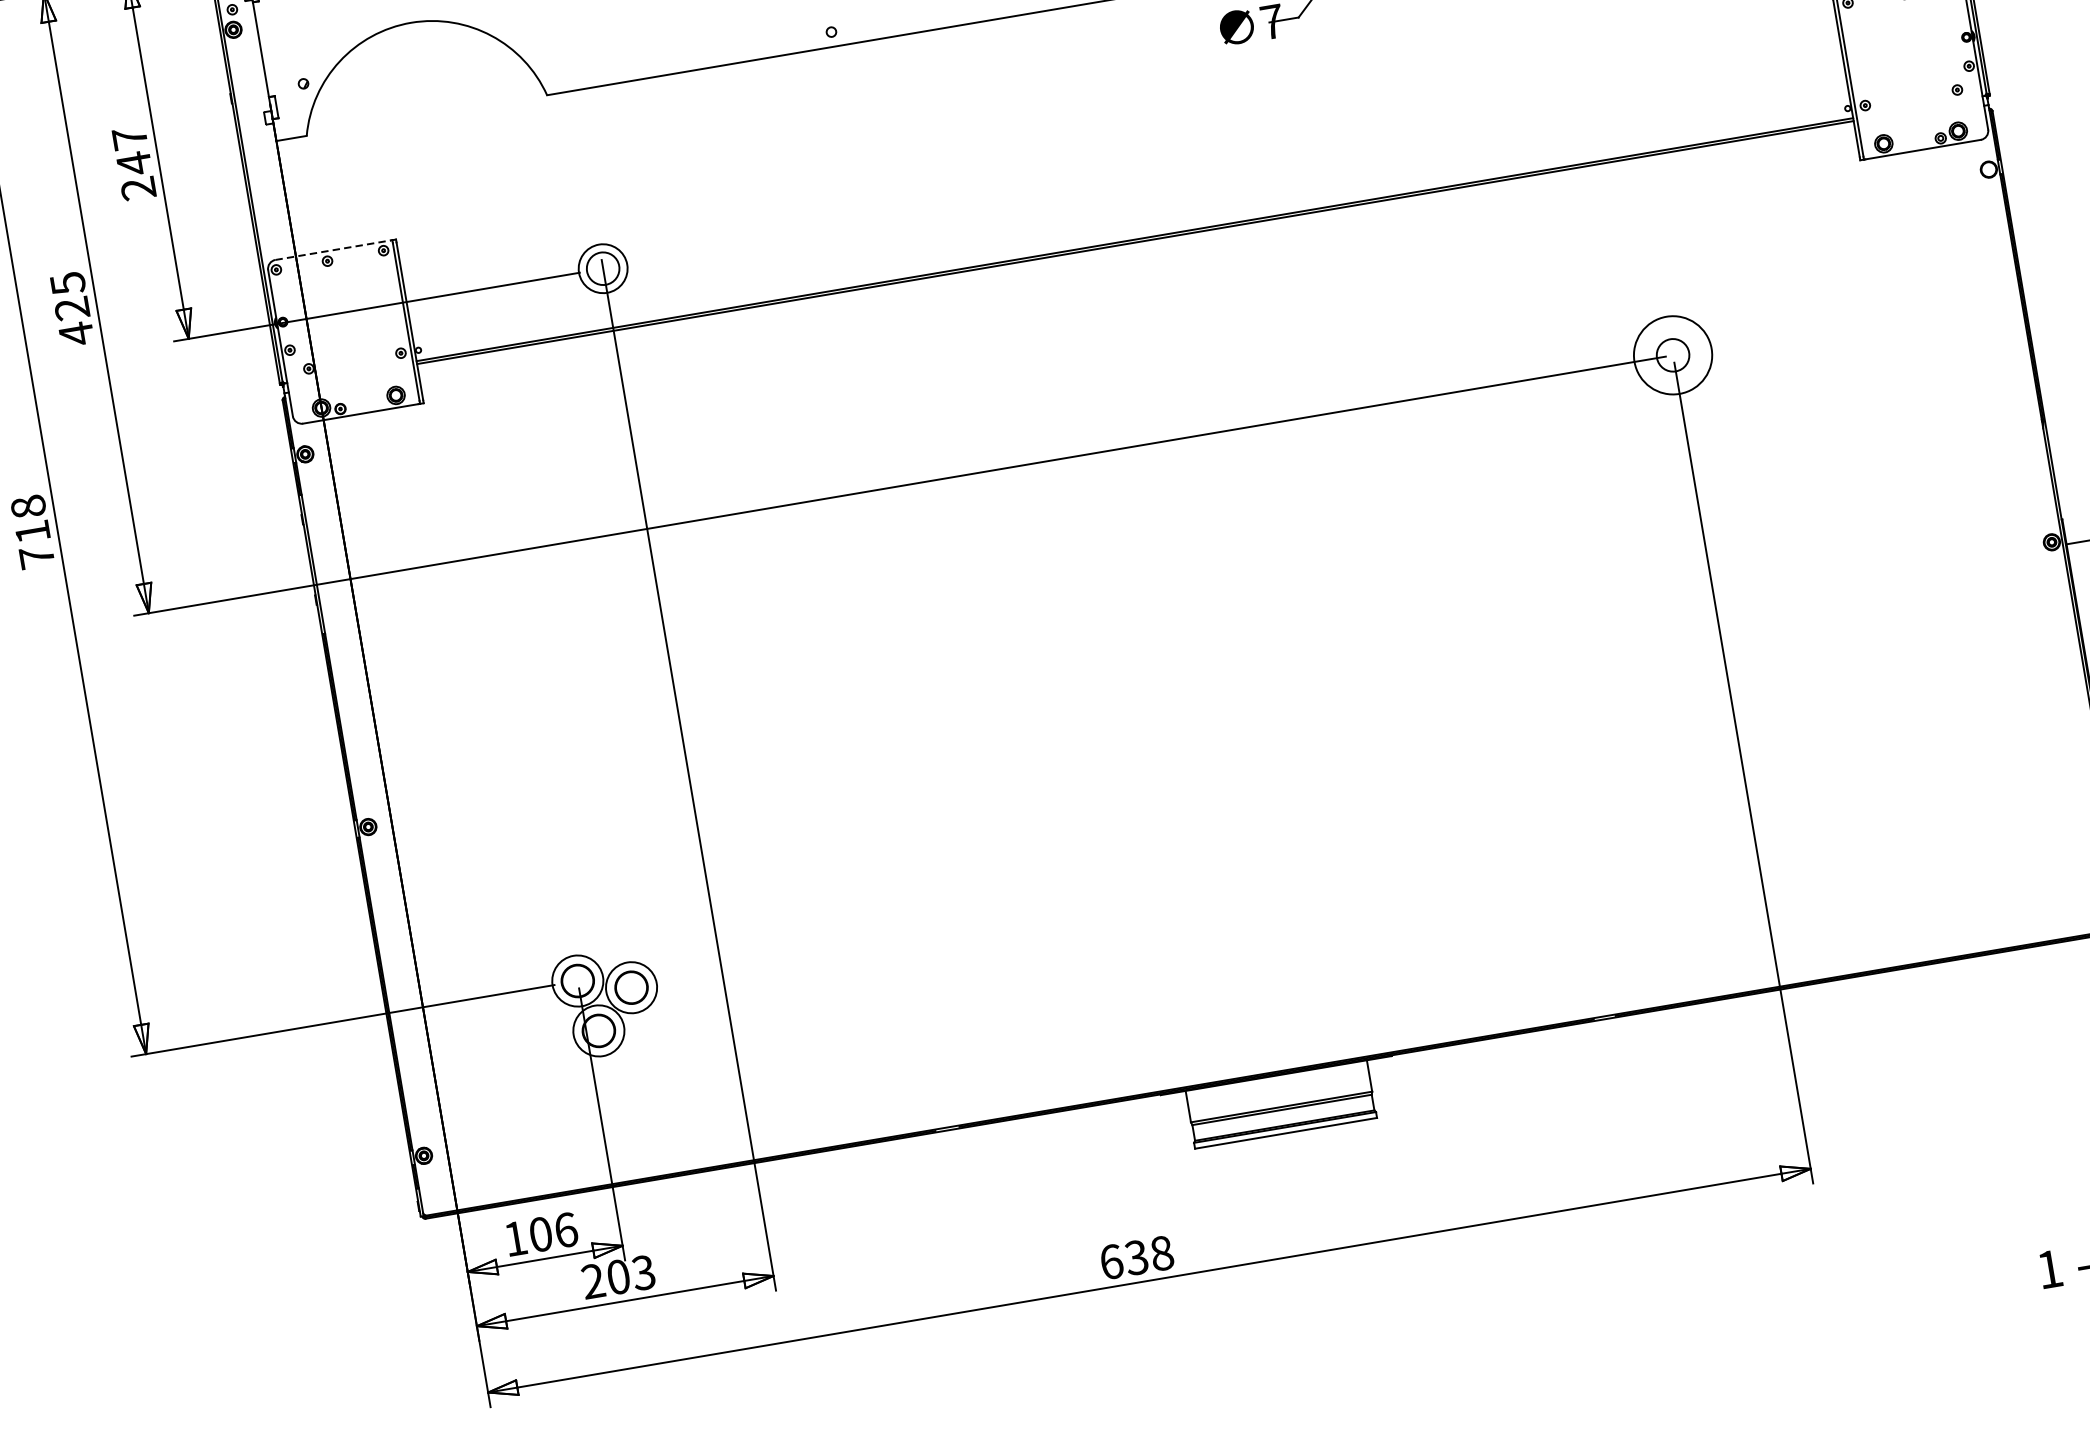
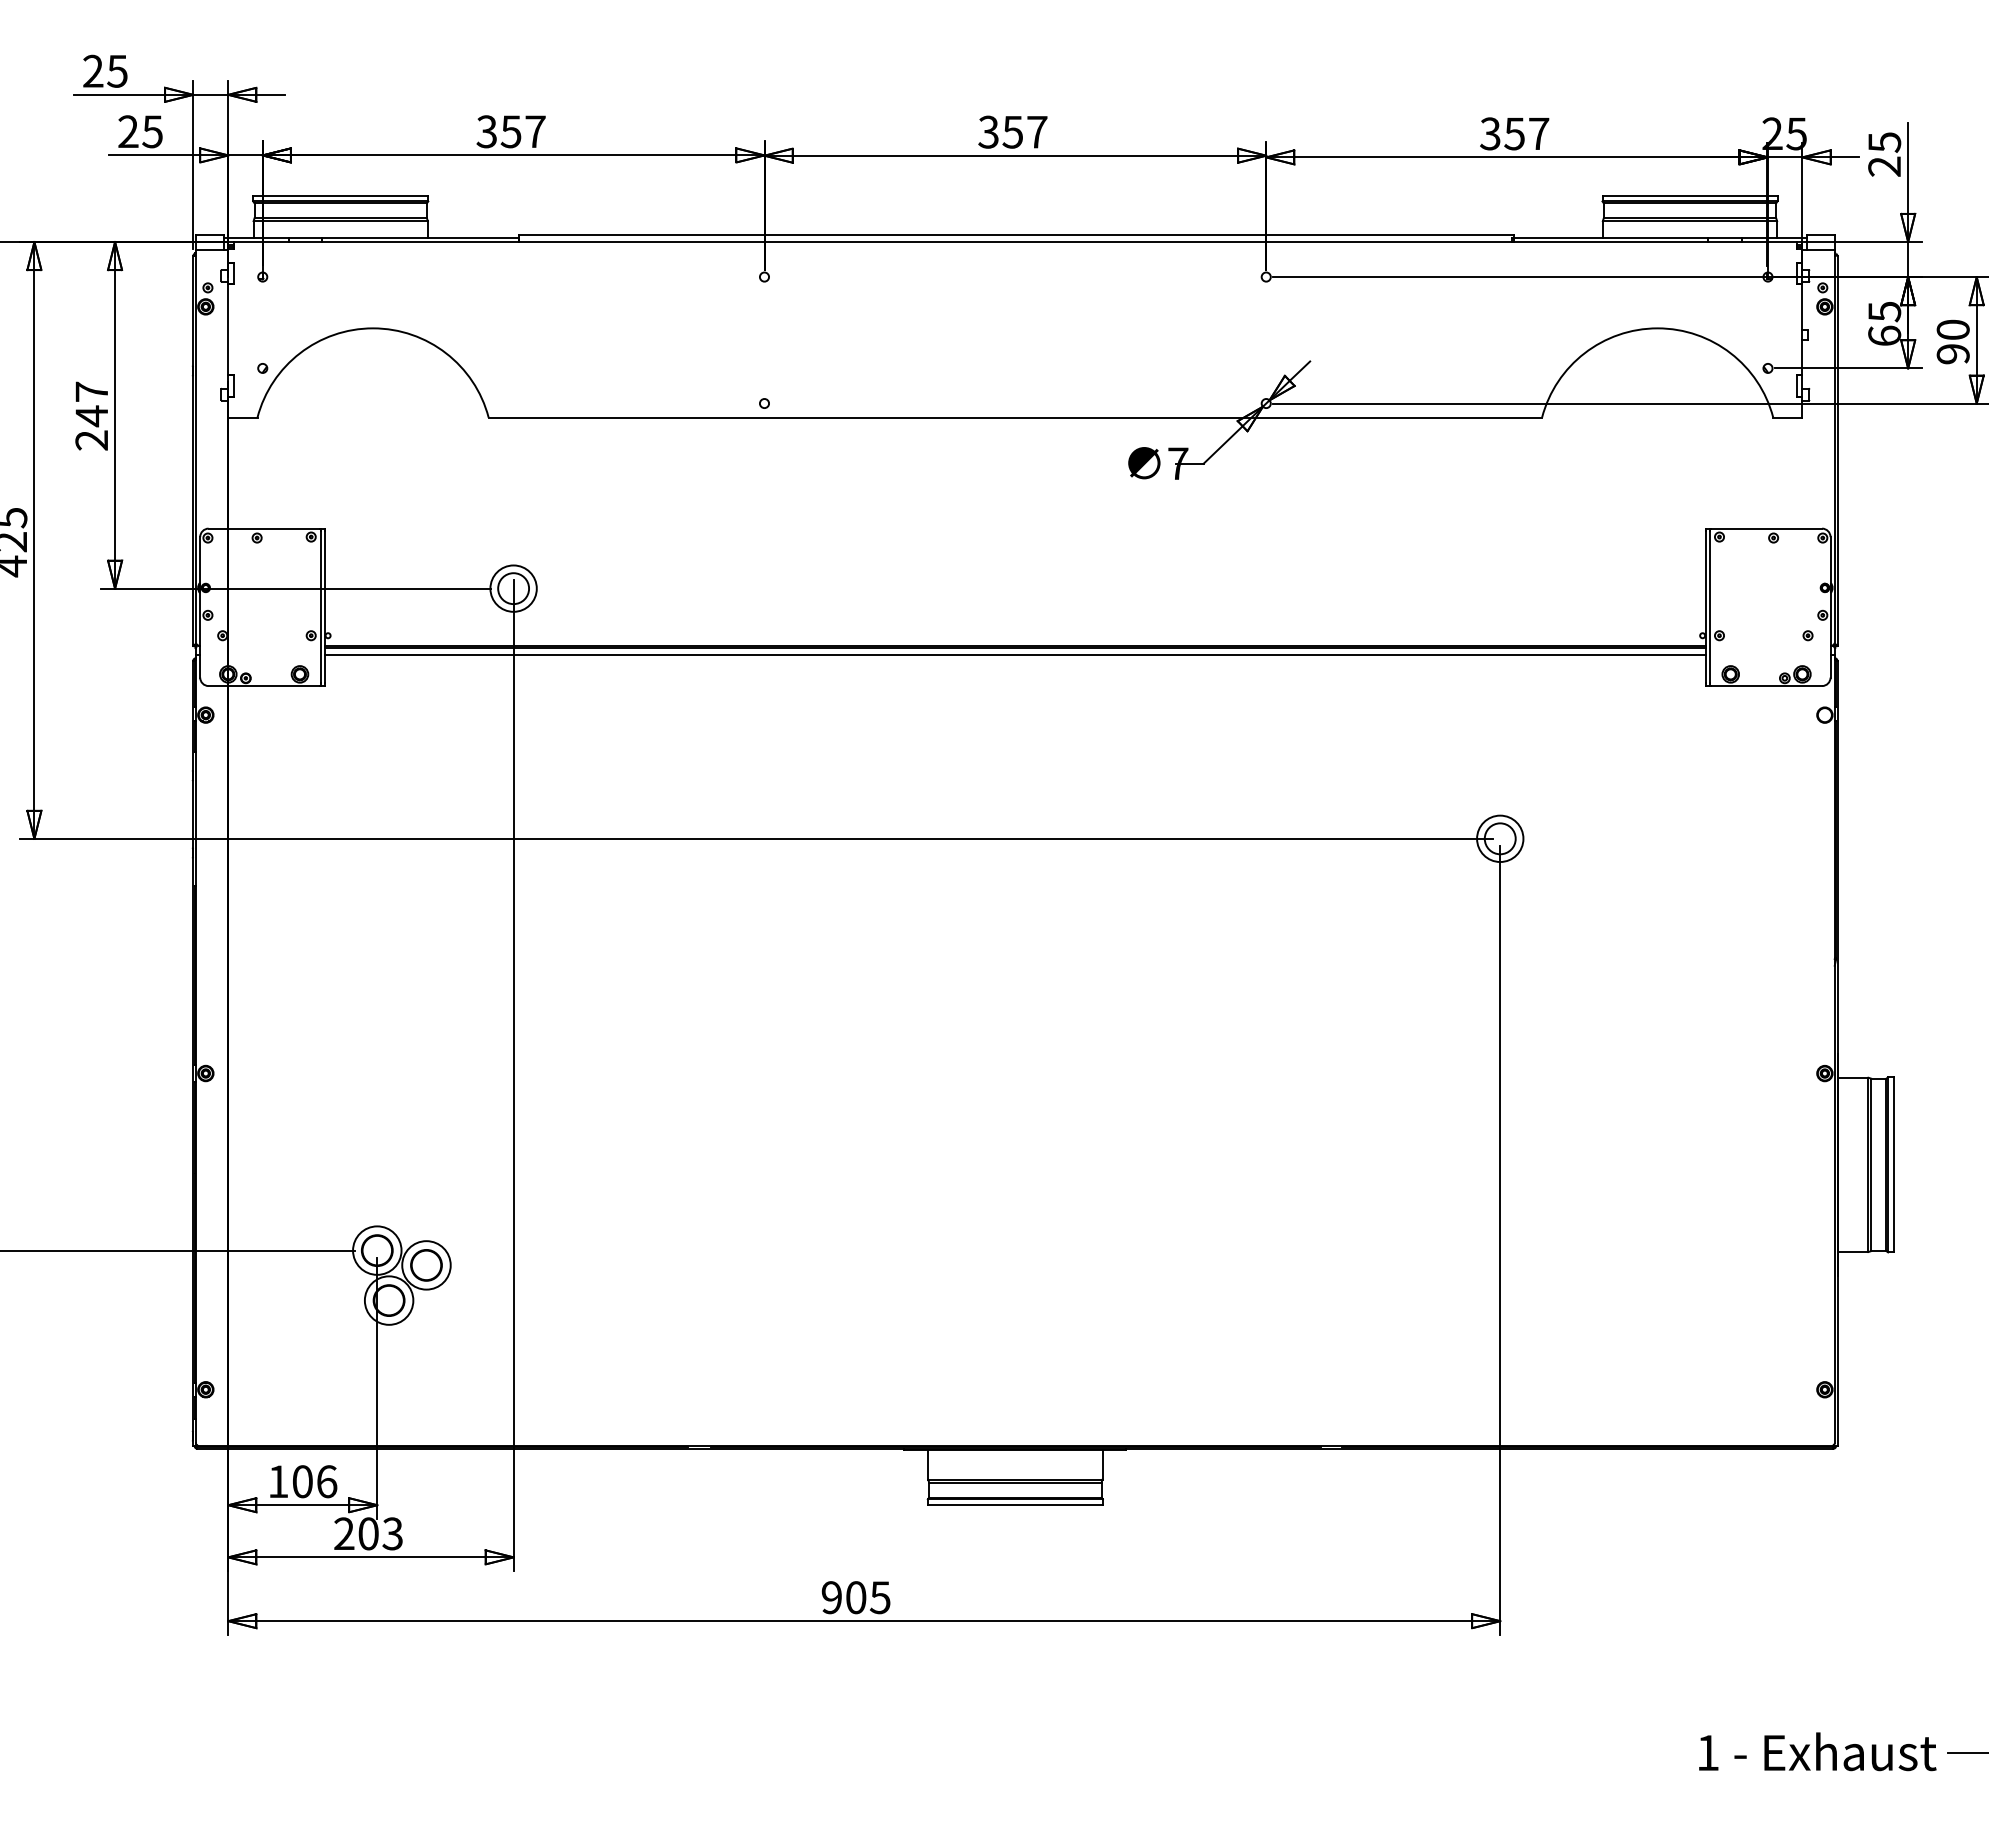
line: (1136, 248) -> (1015, 654), added
line: (333, 249) -> (264, 528), dashed -> solid
circle: (1673, 354) -> (1500, 838), size x0.62
text: (1136, 1257) -> (855, 1597), 638 -> 905

